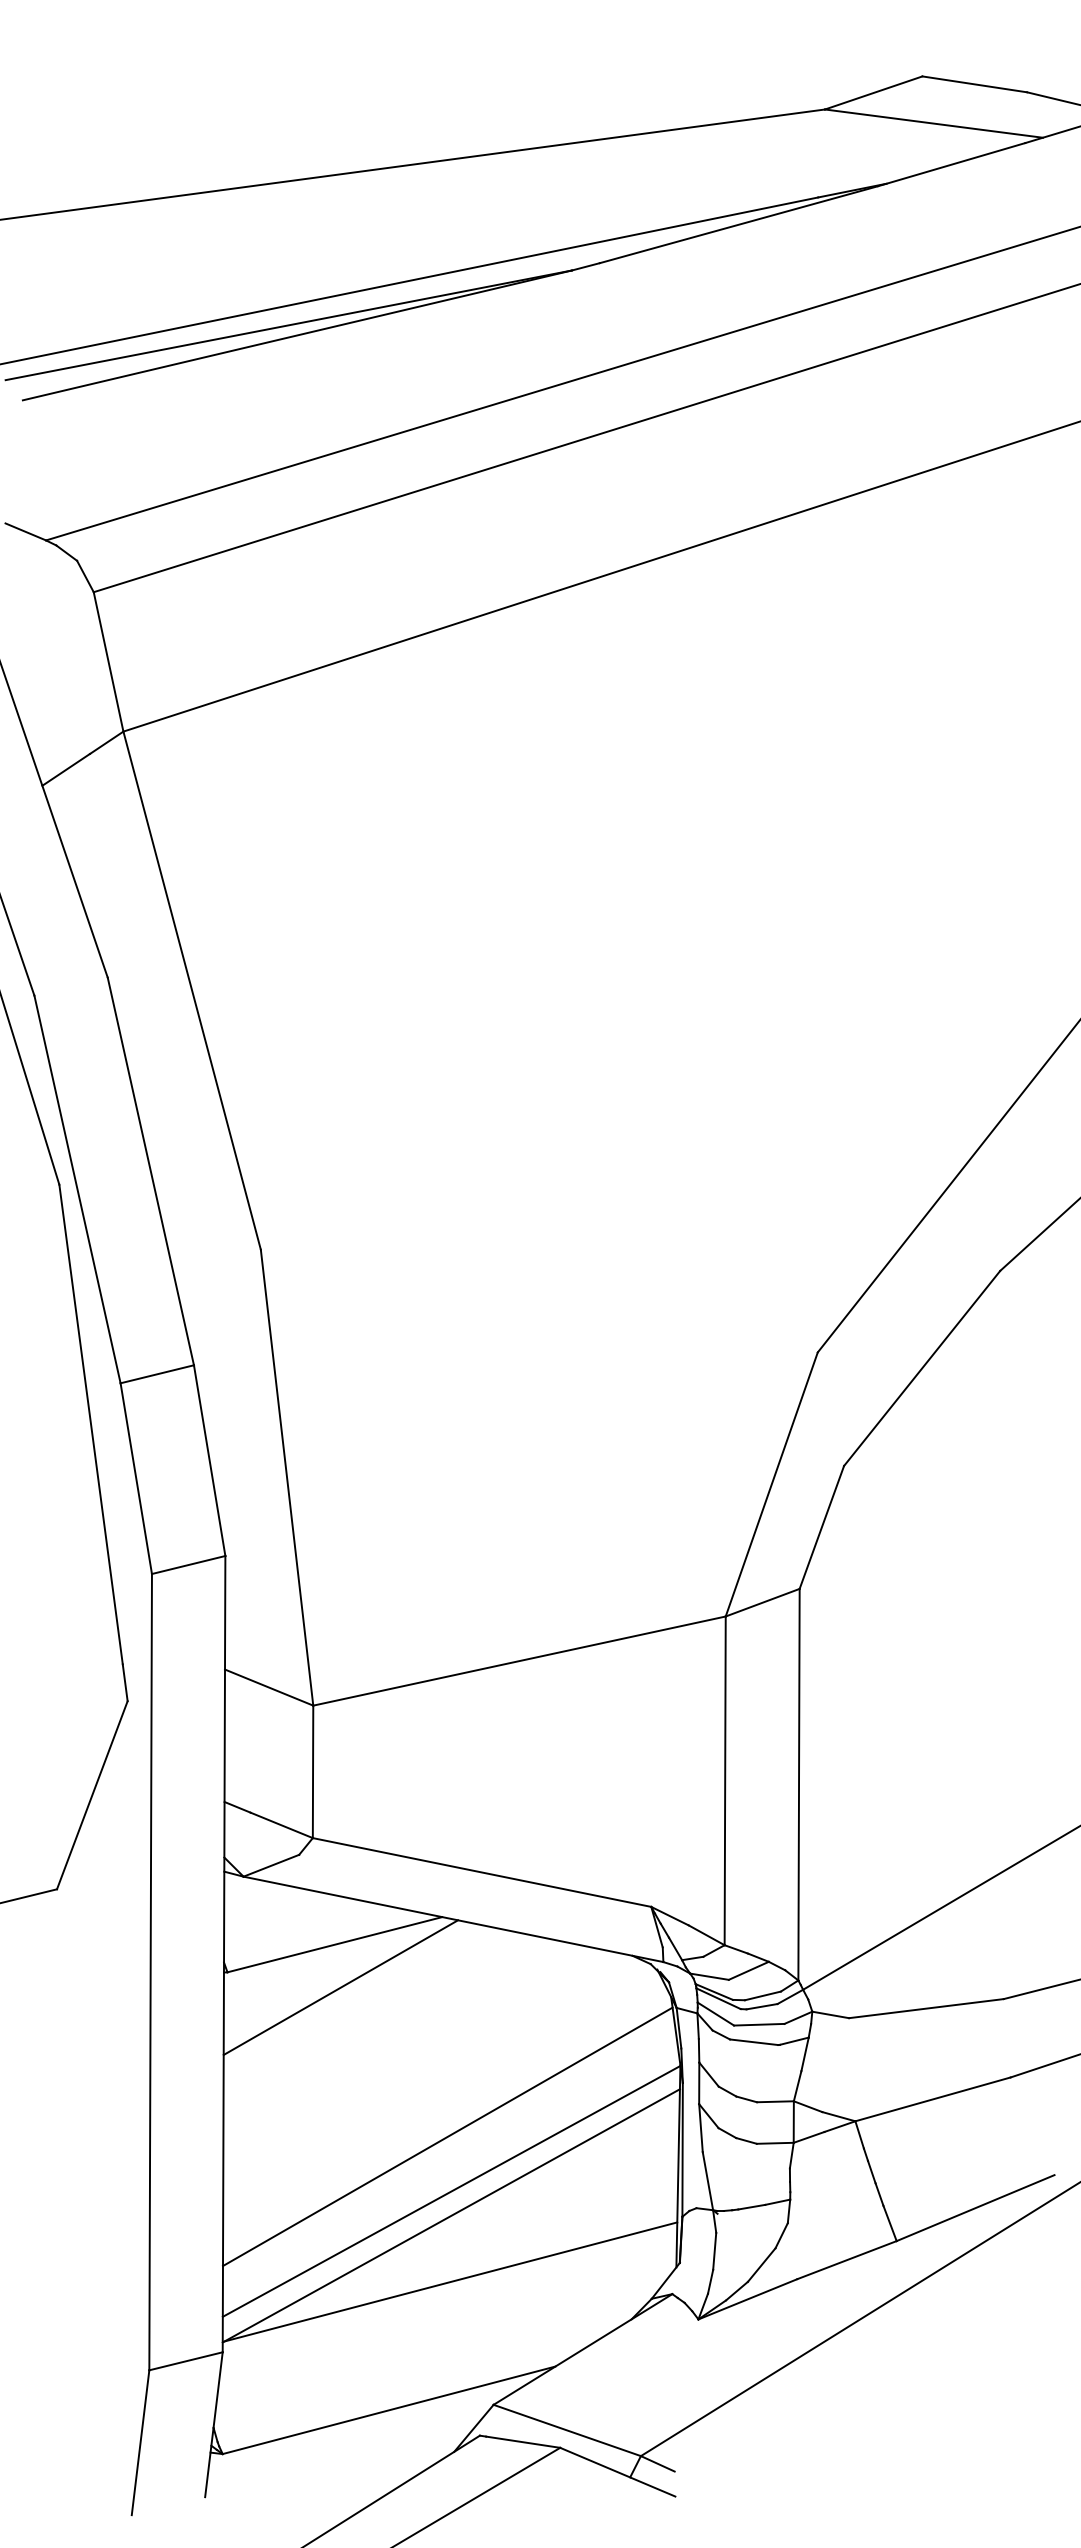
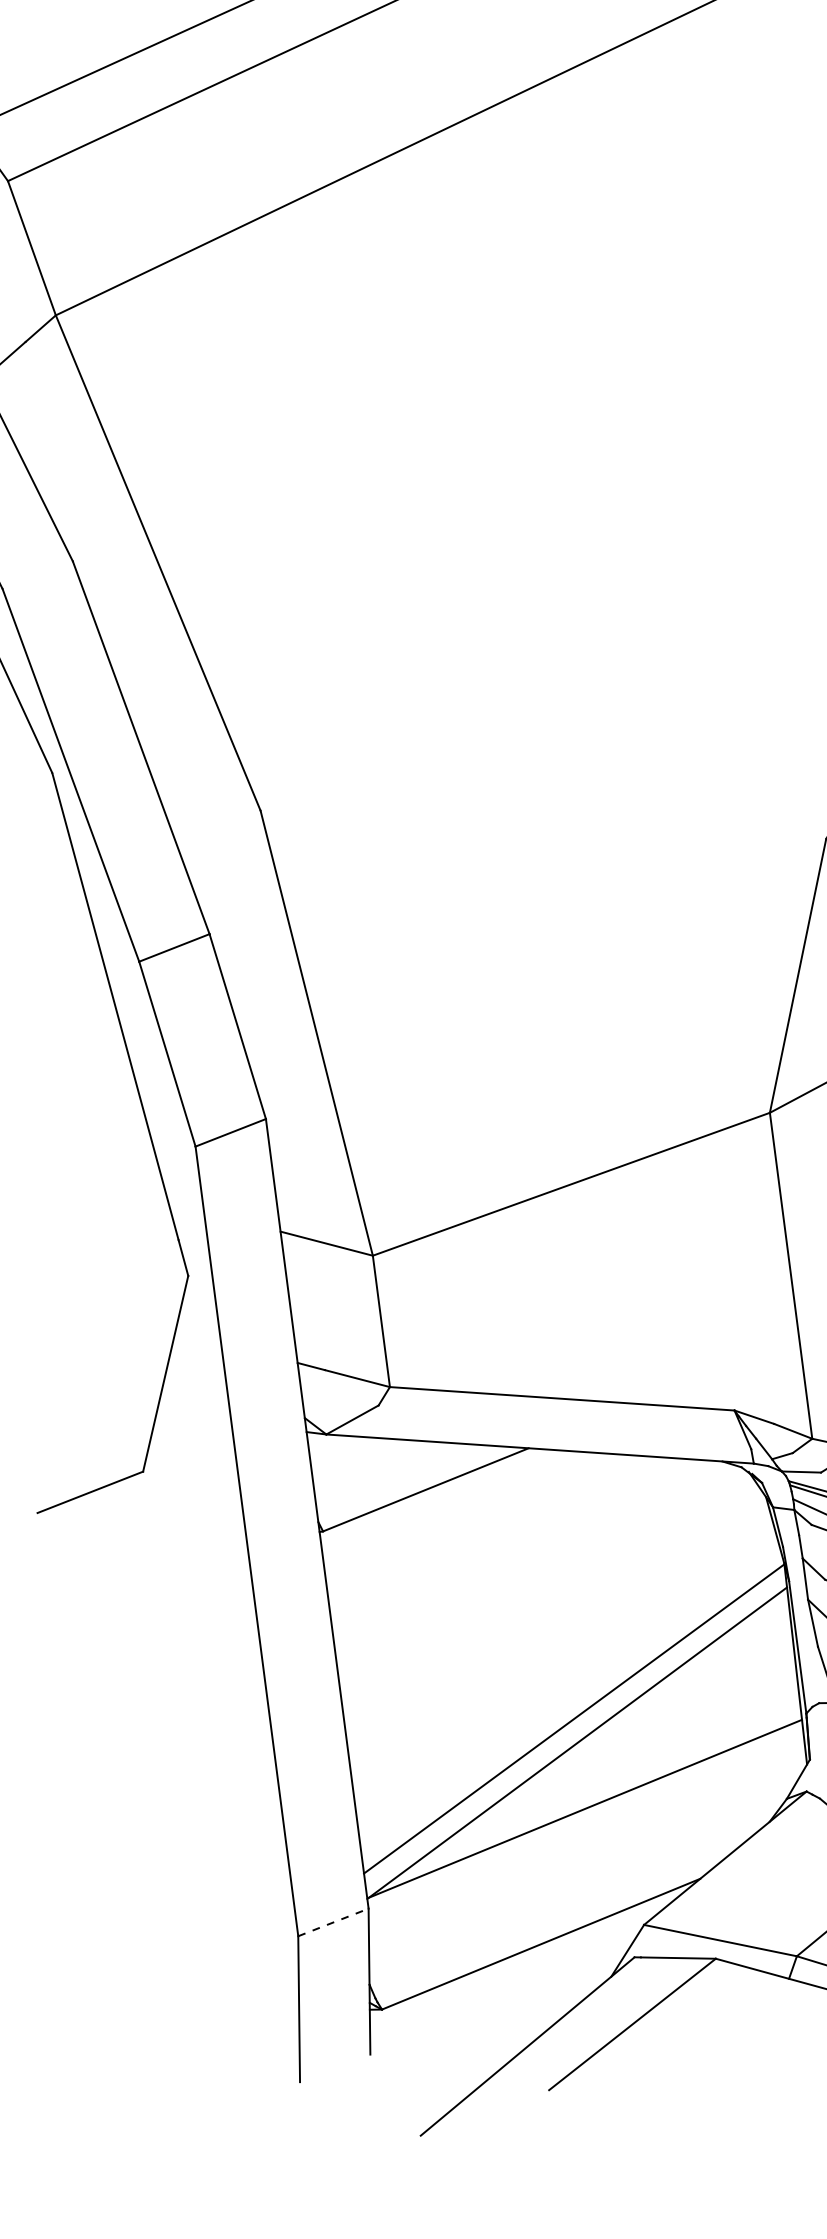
line: (340, 1987) -> (437, 1531), removed
line: (447, 2136) -> (562, 1665), removed
line: (186, 2361) -> (333, 1922), solid -> dashed

